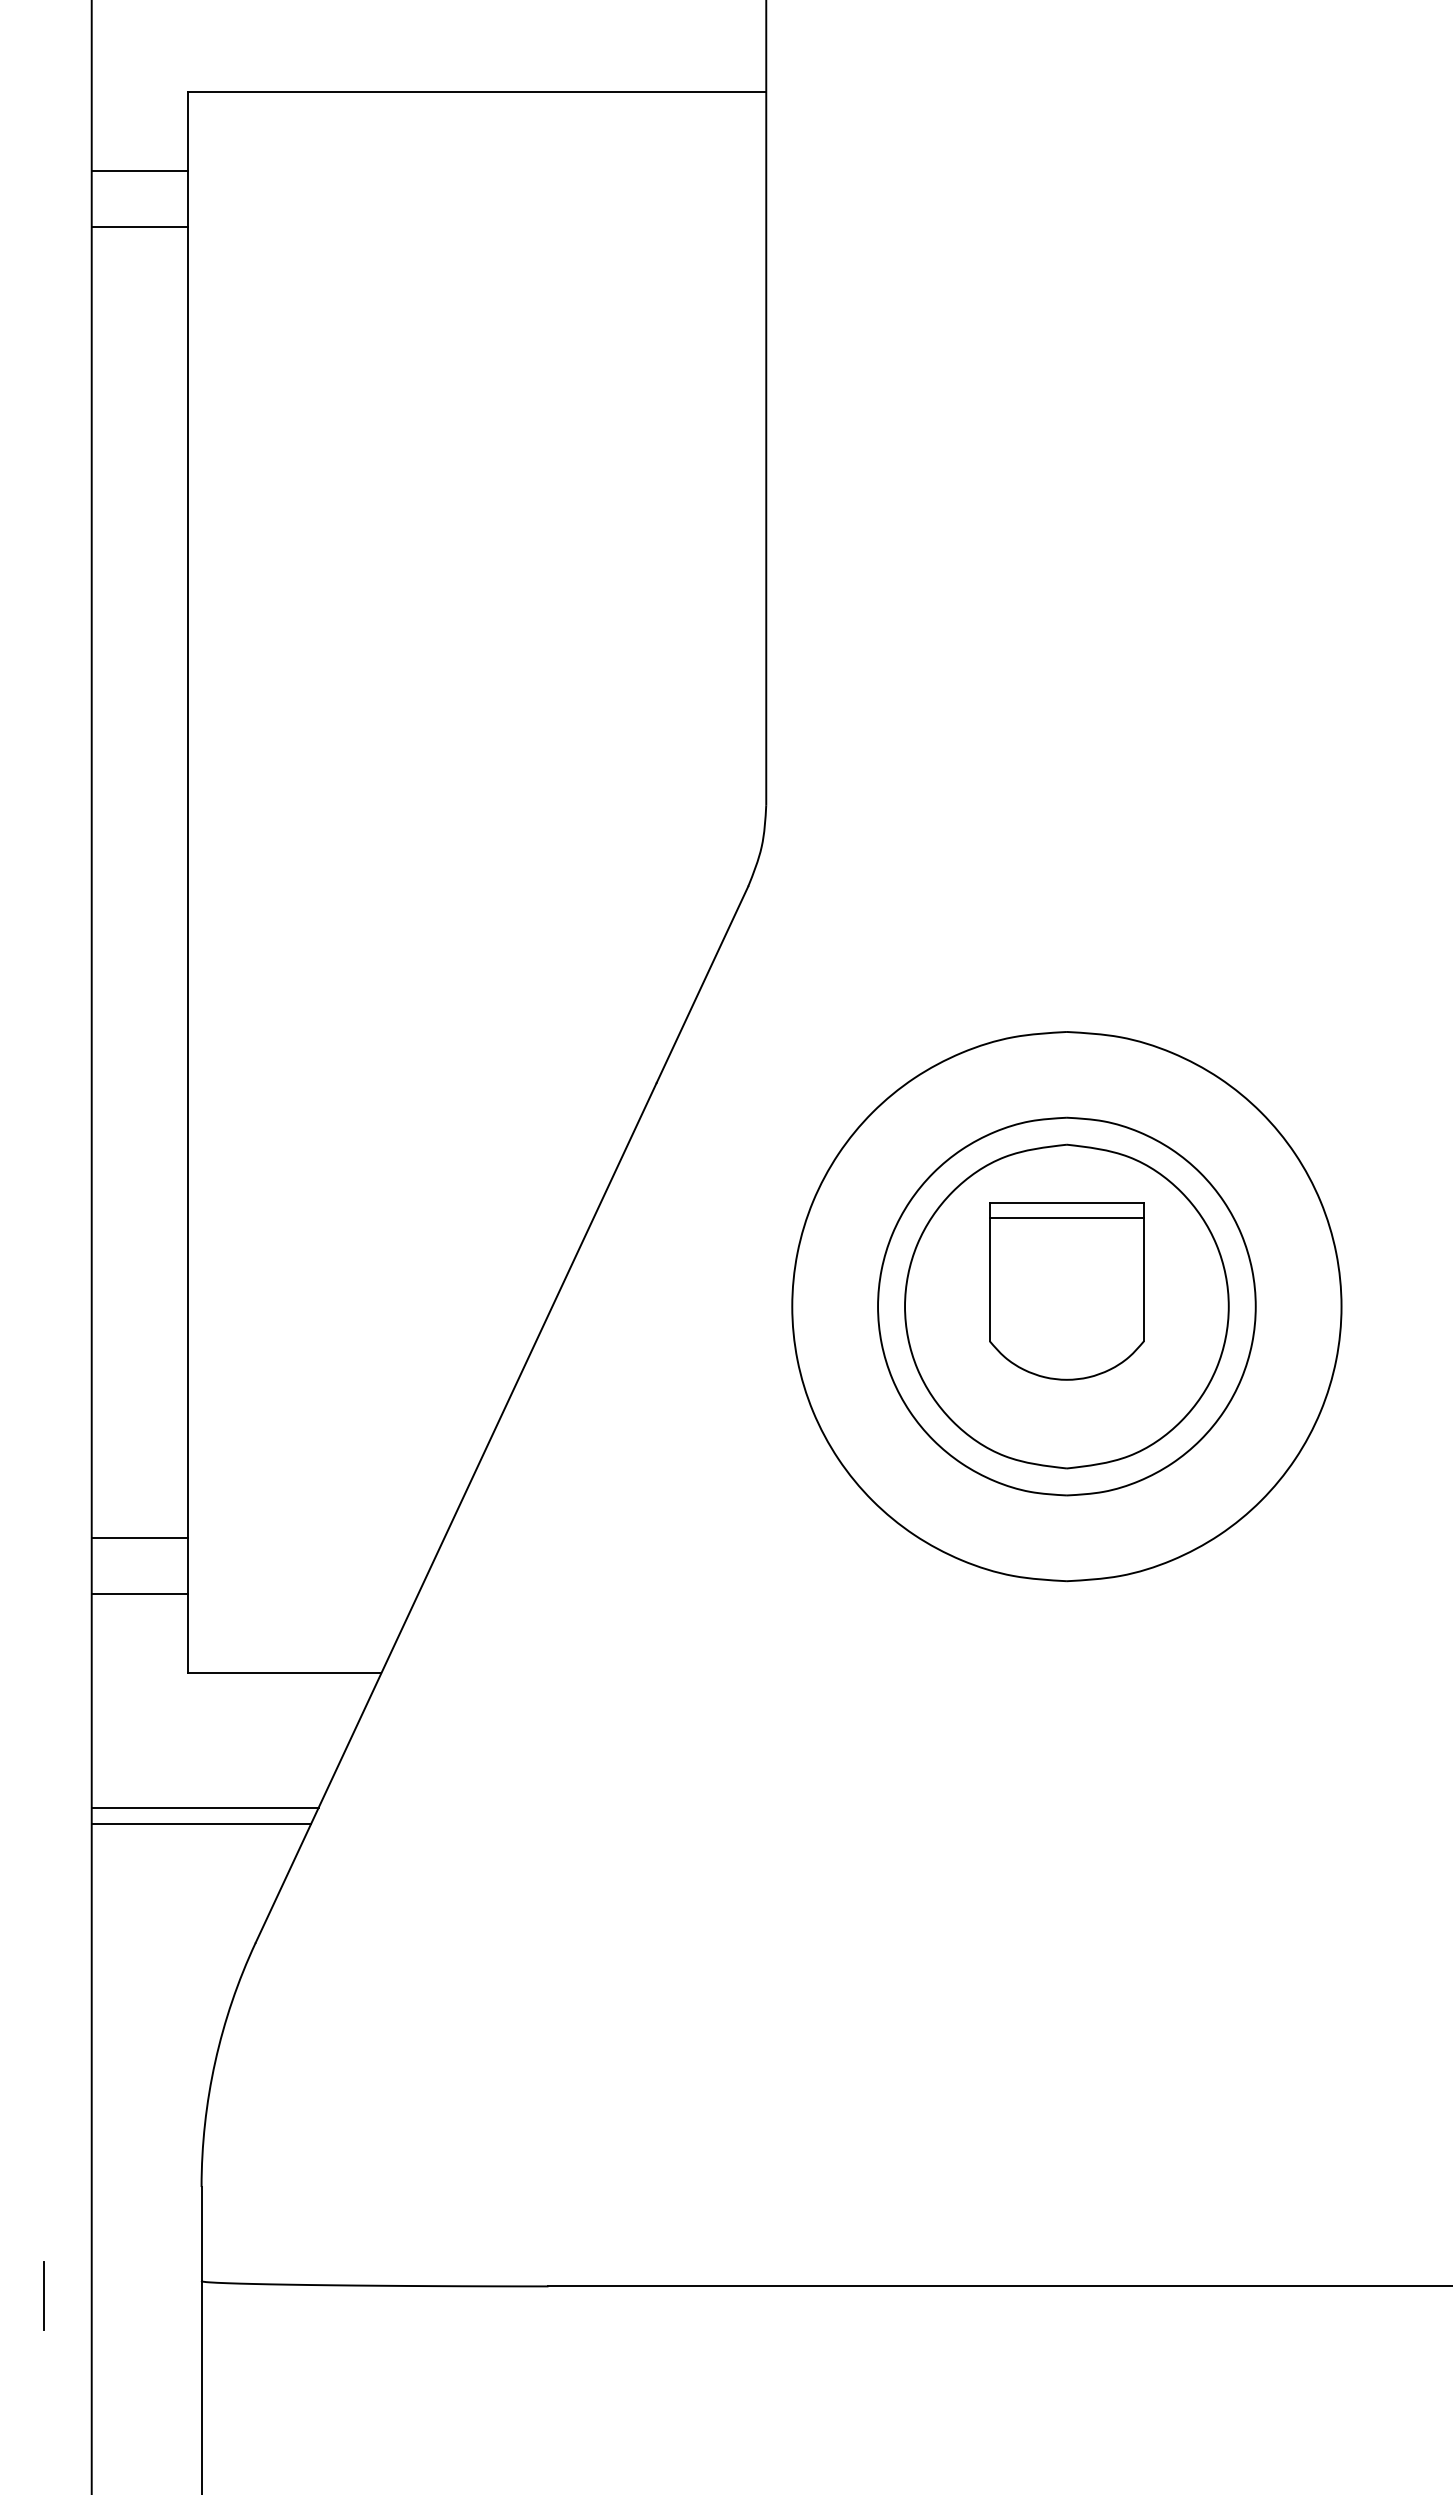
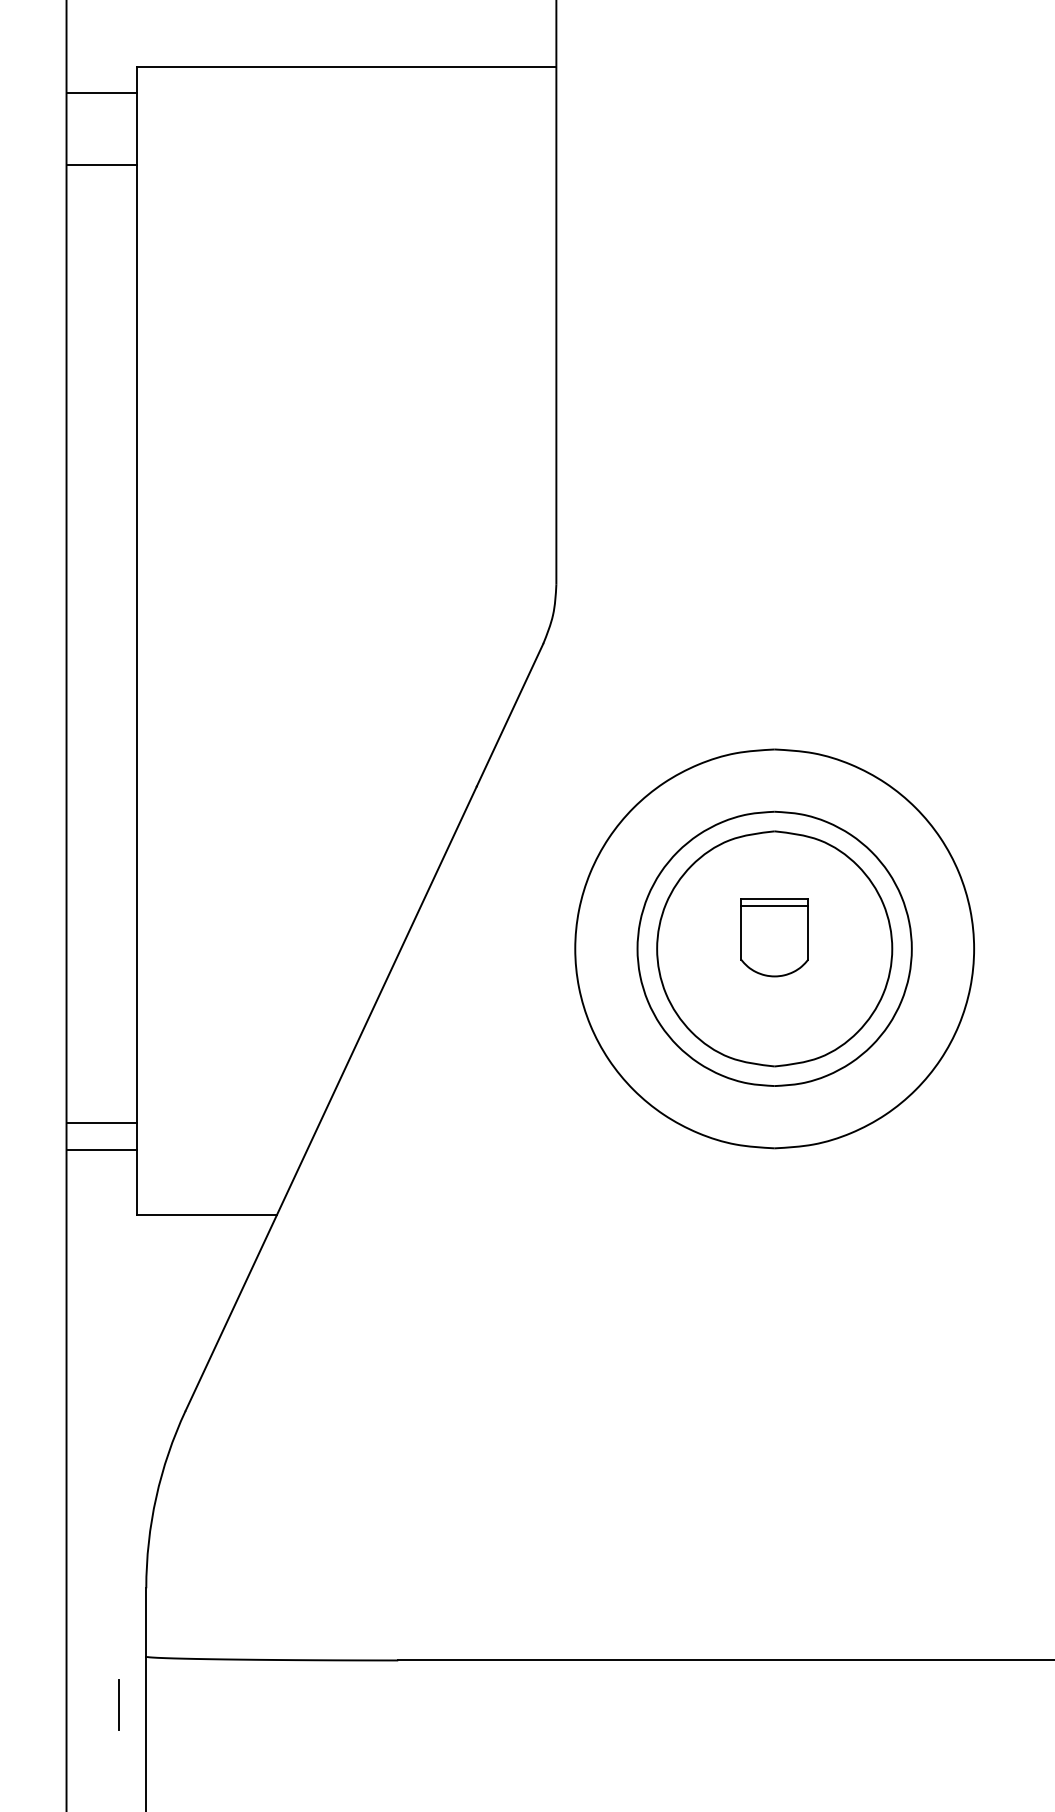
line: (139, 171) -> (101, 92), moved
part: (1066, 1291) -> (774, 937), size x0.6
line: (139, 1537) -> (101, 1149), moved
line: (139, 1593) -> (101, 1123), moved
line: (204, 1808) -> (148, 1313), removed
line: (200, 1824) -> (145, 1325), removed
line: (43, 2295) -> (118, 1704), moved

